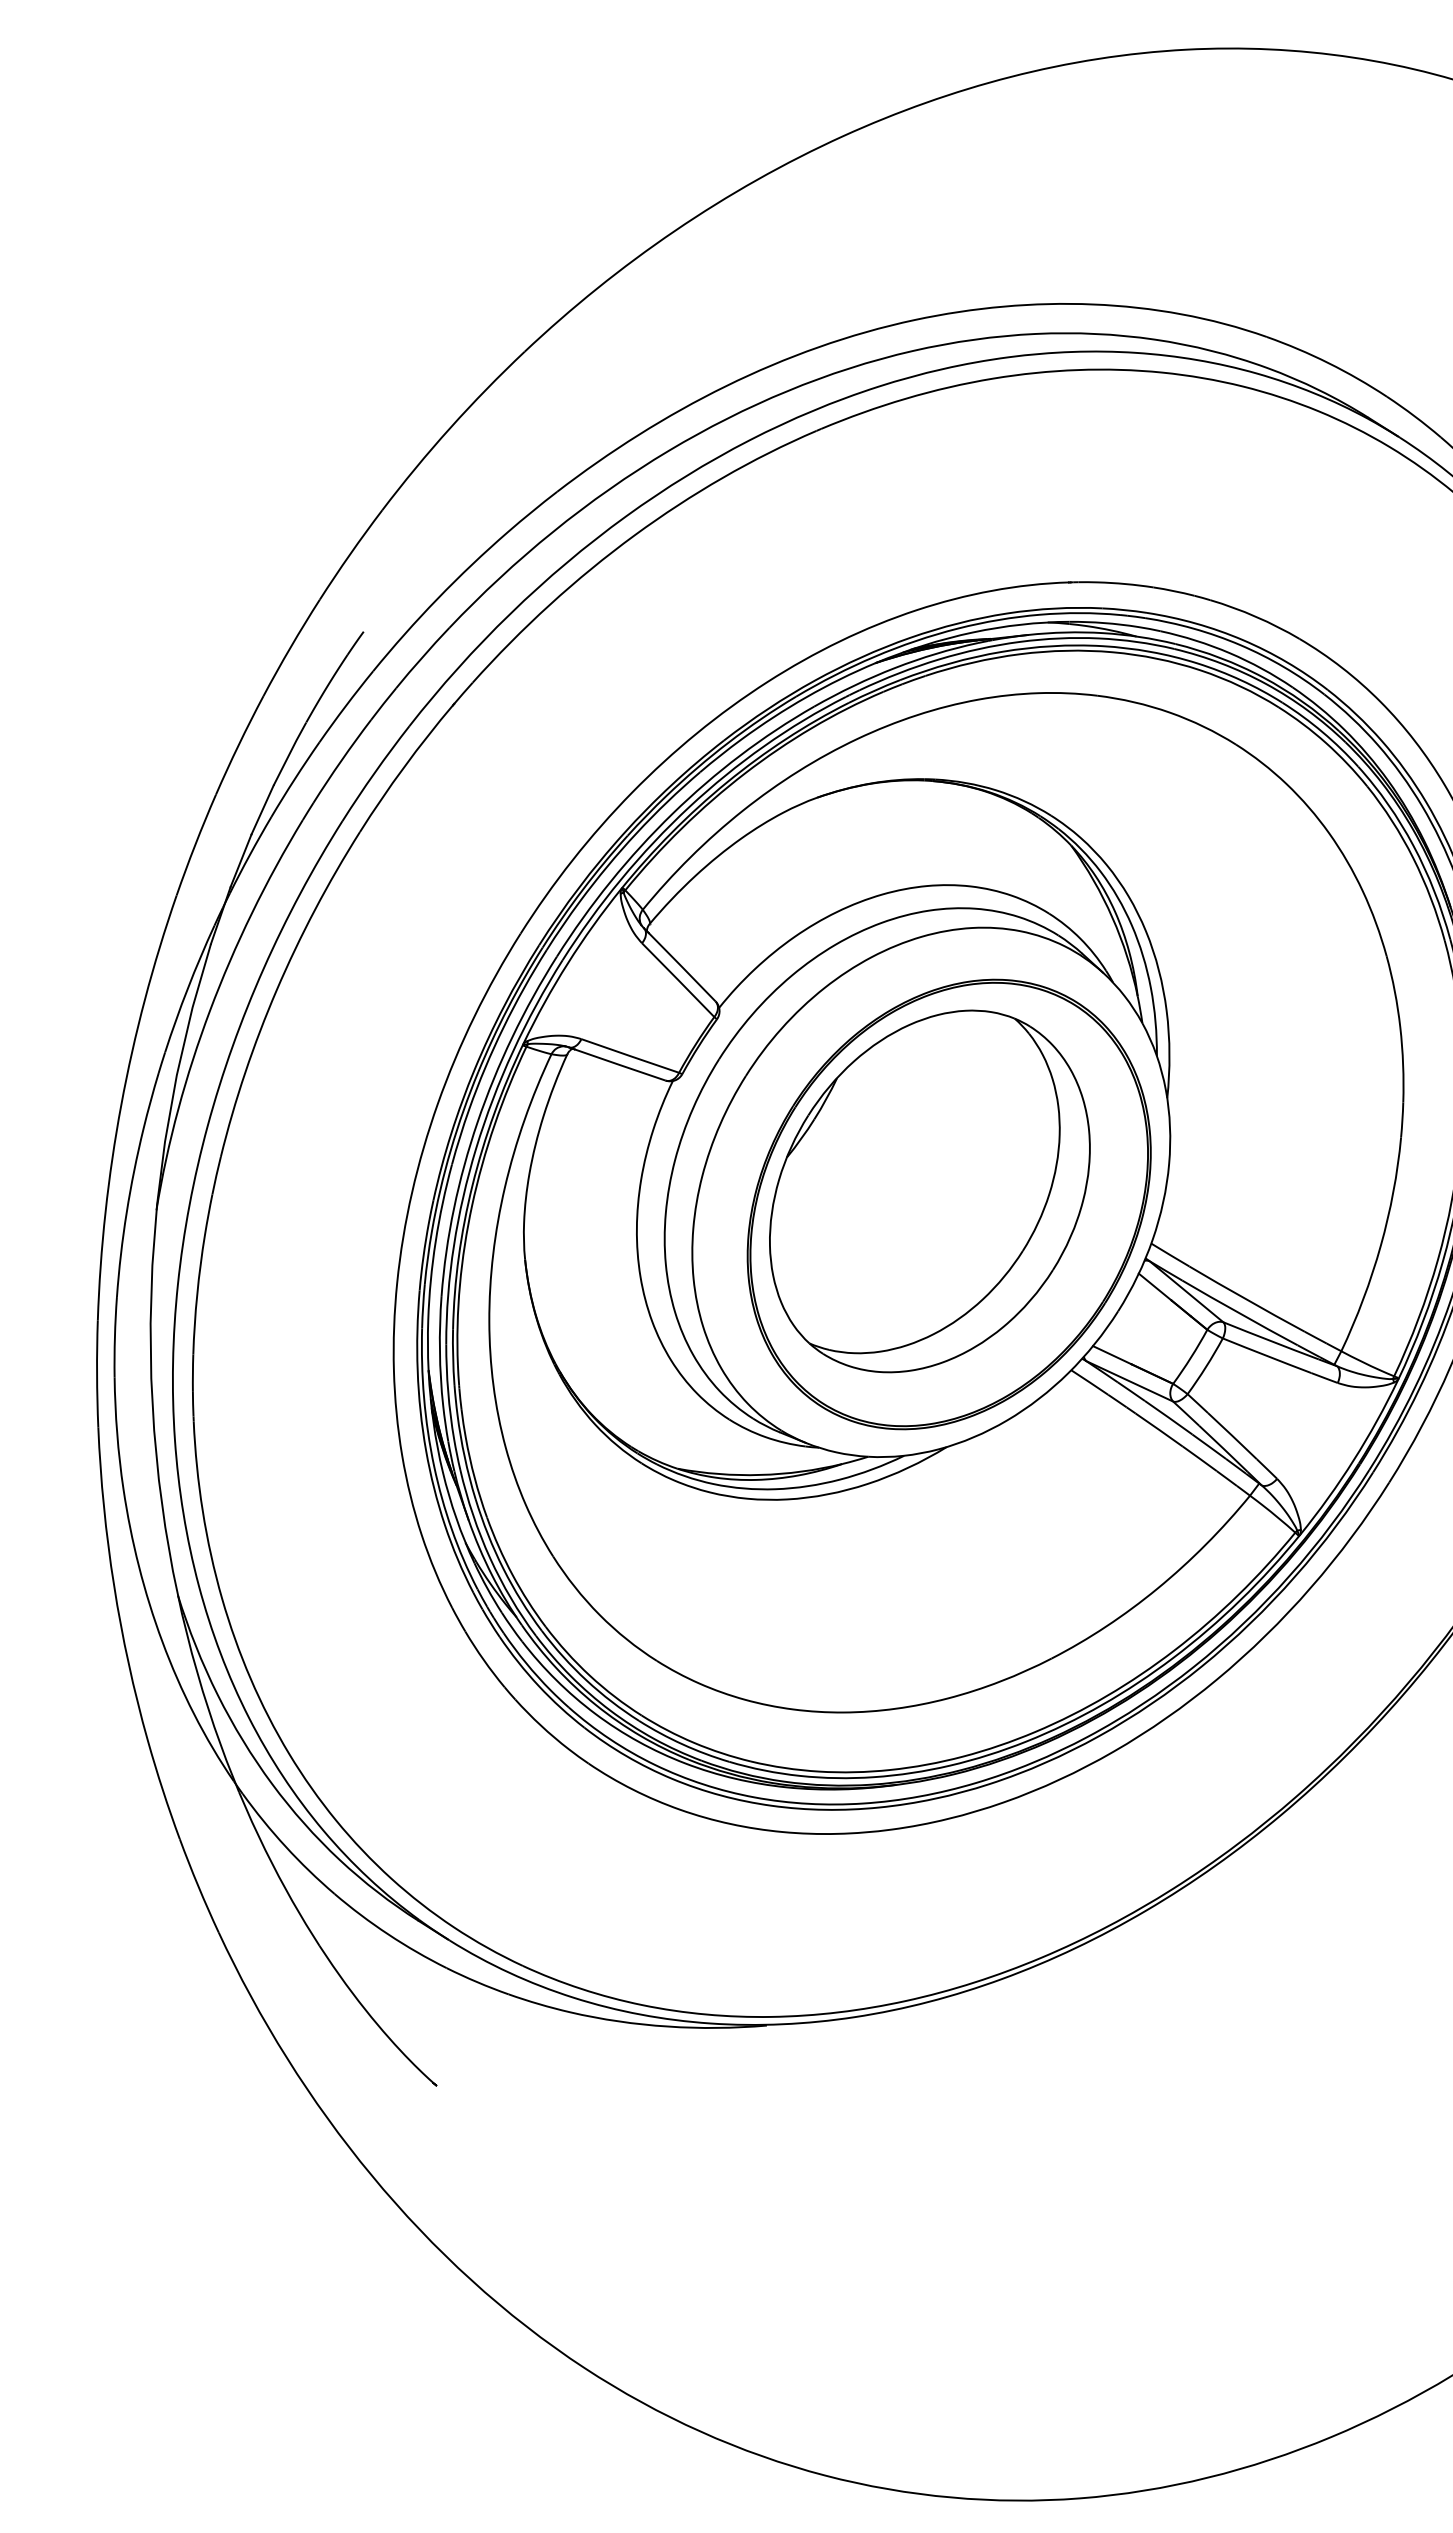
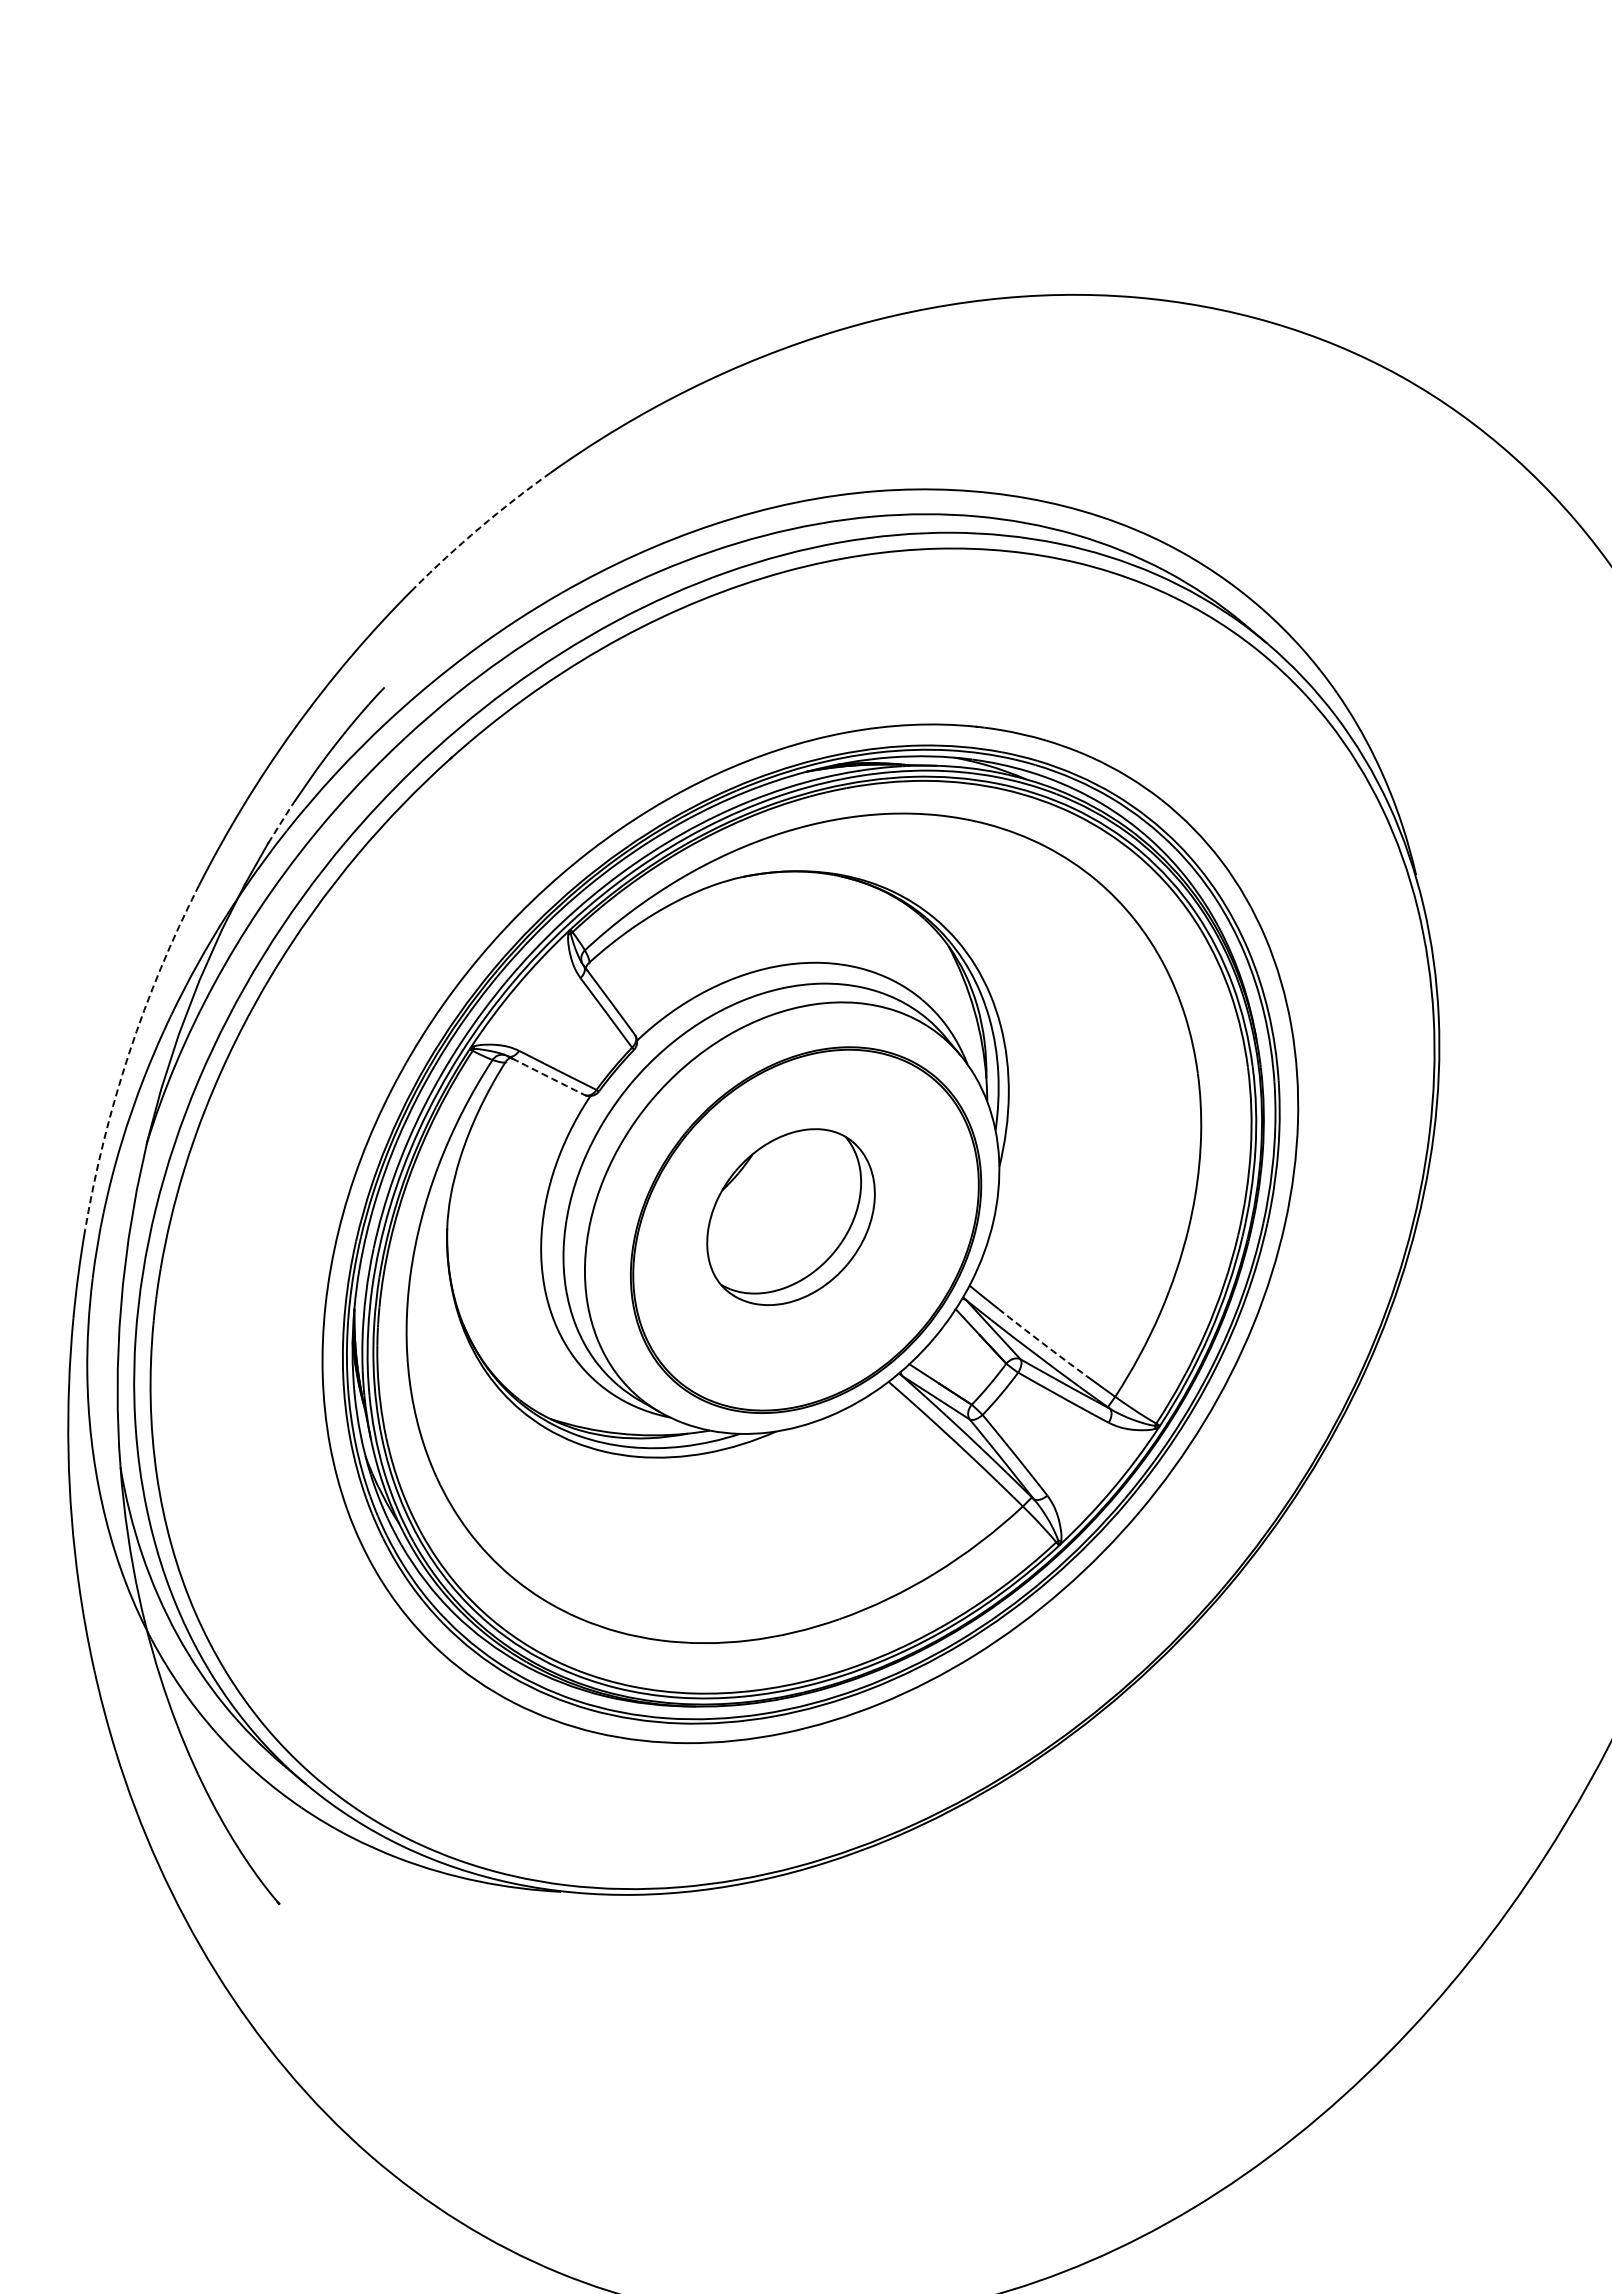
arc: (449, 427) -> (479, 527), solid -> dashed
line: (262, 809) -> (280, 823), solid -> dashed
arc: (620, 1064) -> (548, 1076), solid -> dashed
arc: (121, 1105) -> (129, 1053), solid -> dashed
part: (928, 1190) -> (790, 1216), size x0.6
arc: (1246, 1300) -> (1042, 1343), solid -> dashed

